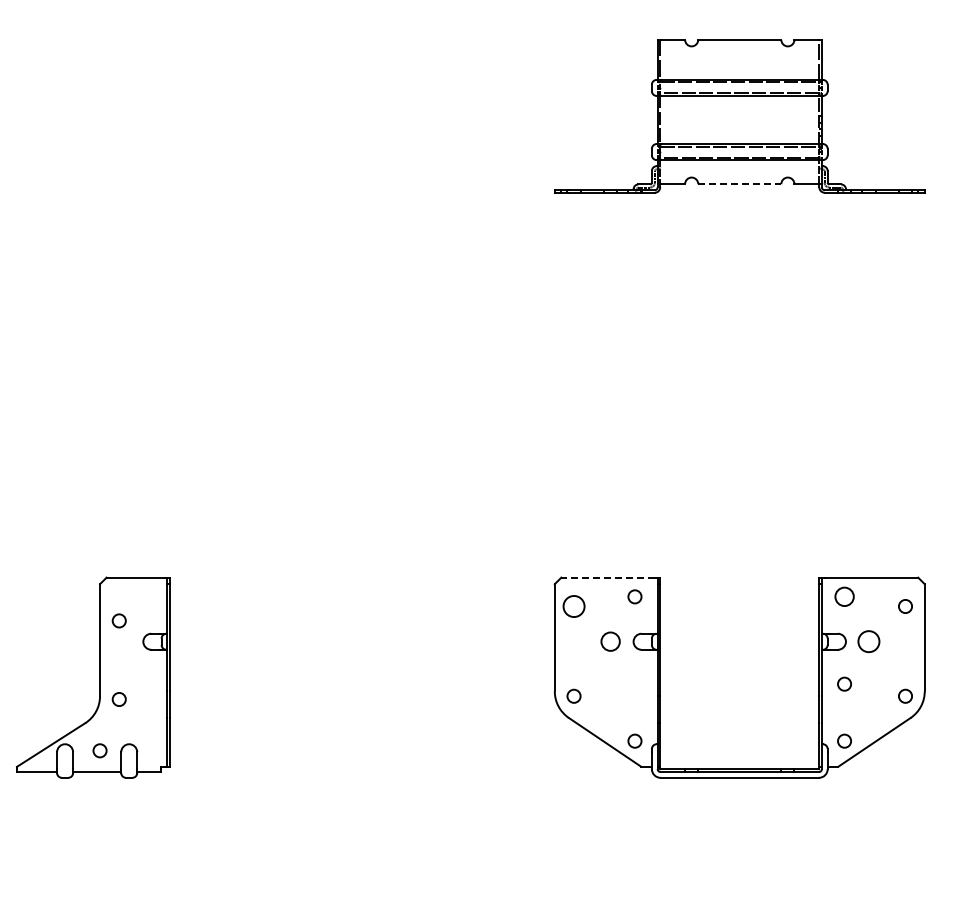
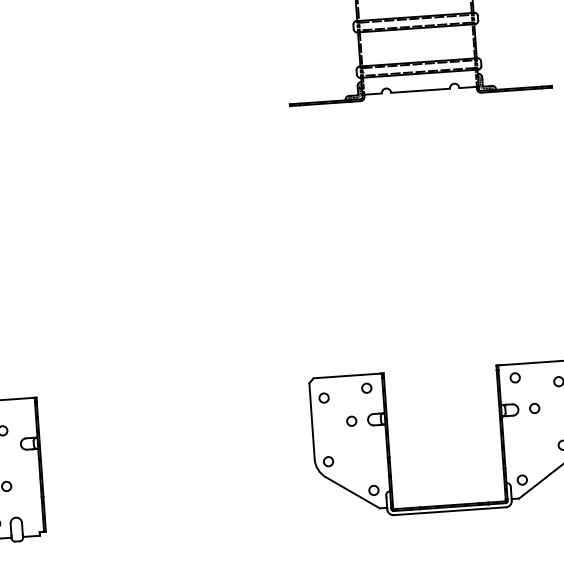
line: (739, 184) -> (420, 91), dashed -> solid
line: (608, 577) -> (347, 375), dashed -> solid
circle: (844, 596) -> (515, 377), size x0.71
circle: (573, 606) -> (323, 398), size x0.62
circle: (610, 641) -> (351, 421), size x0.71
circle: (868, 641) -> (534, 408), size x0.62
circle: (844, 683) -> (519, 439), removed

